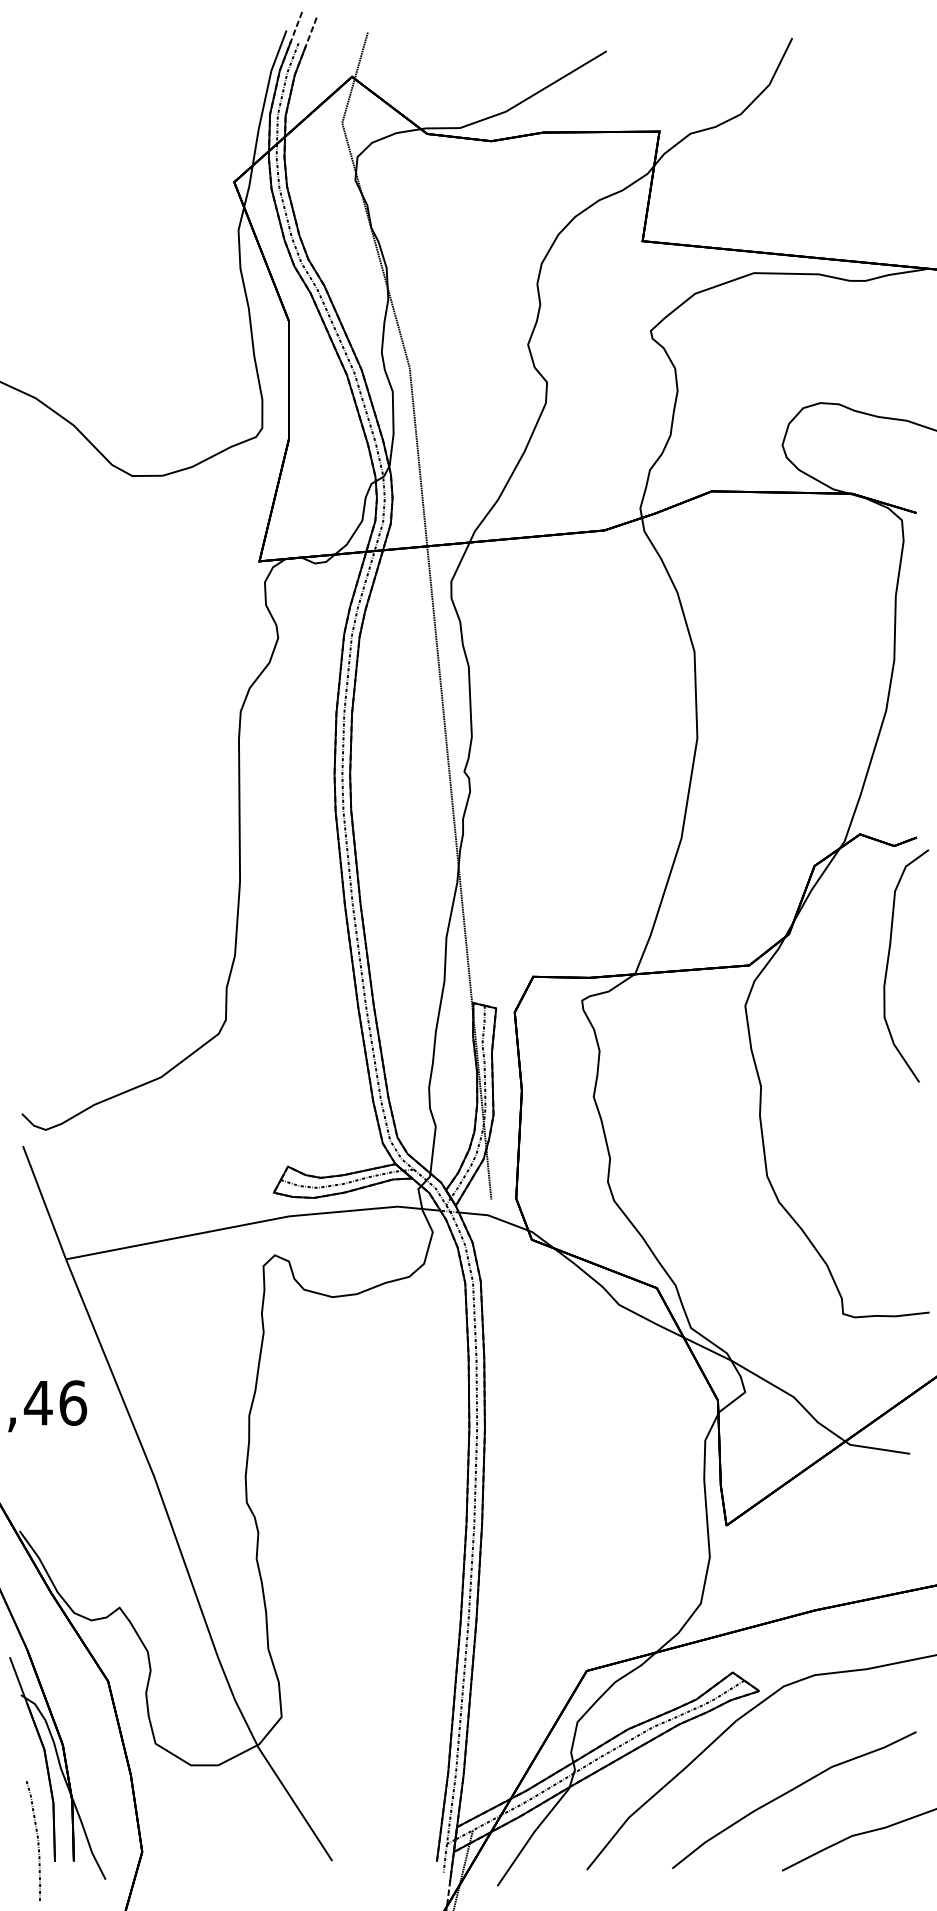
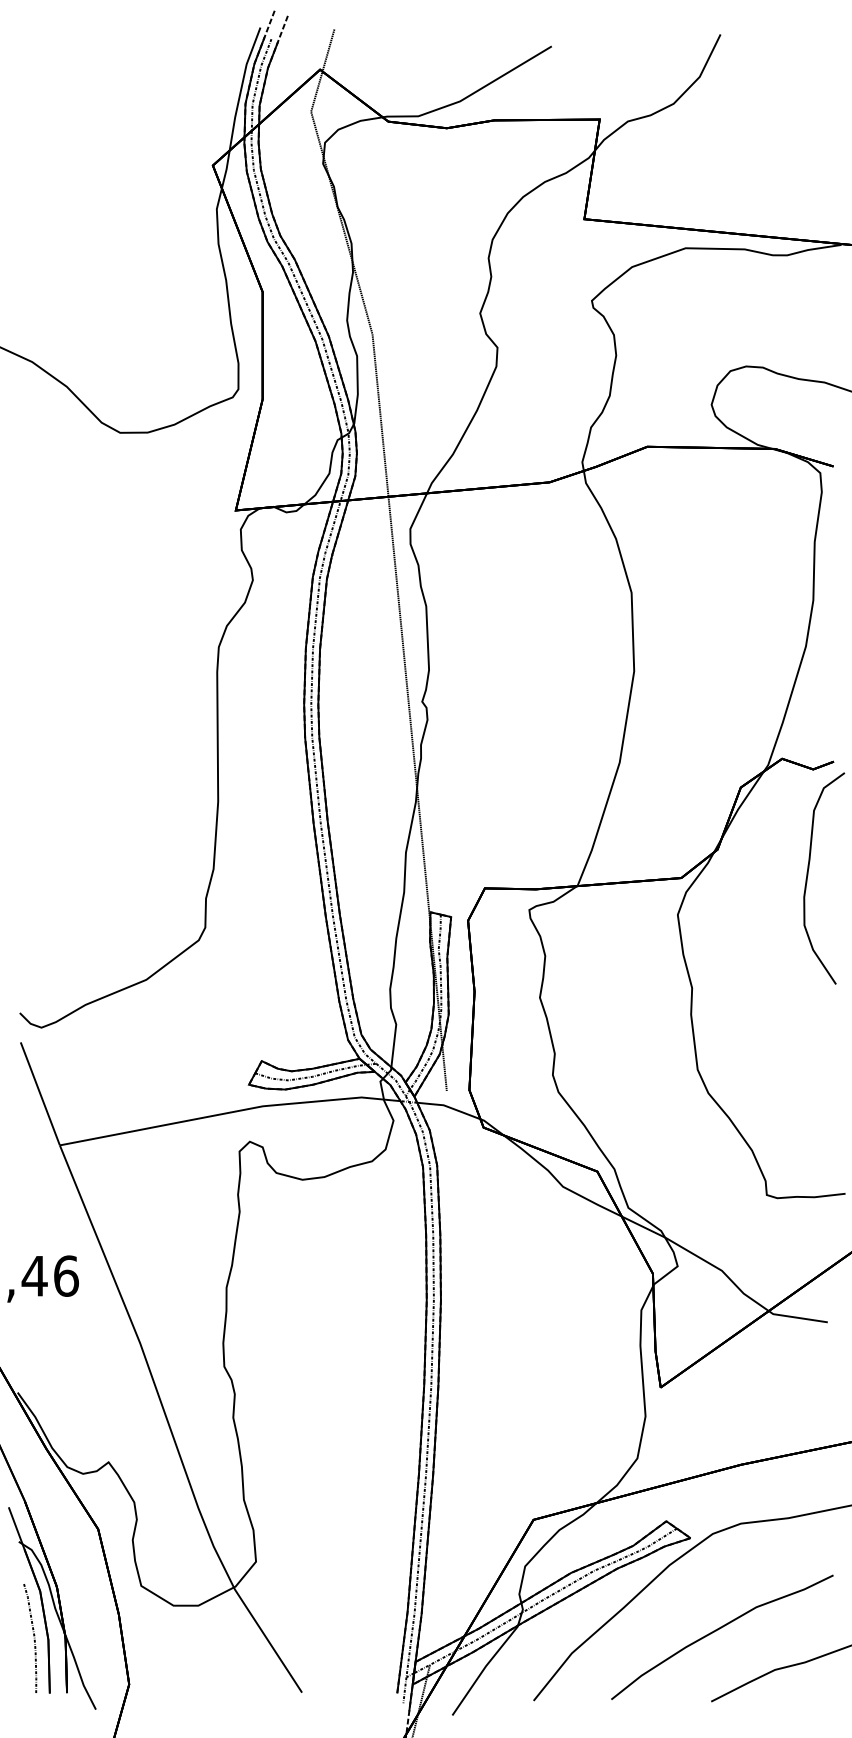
curve: (37, 1840) -> (33, 1638), moved

